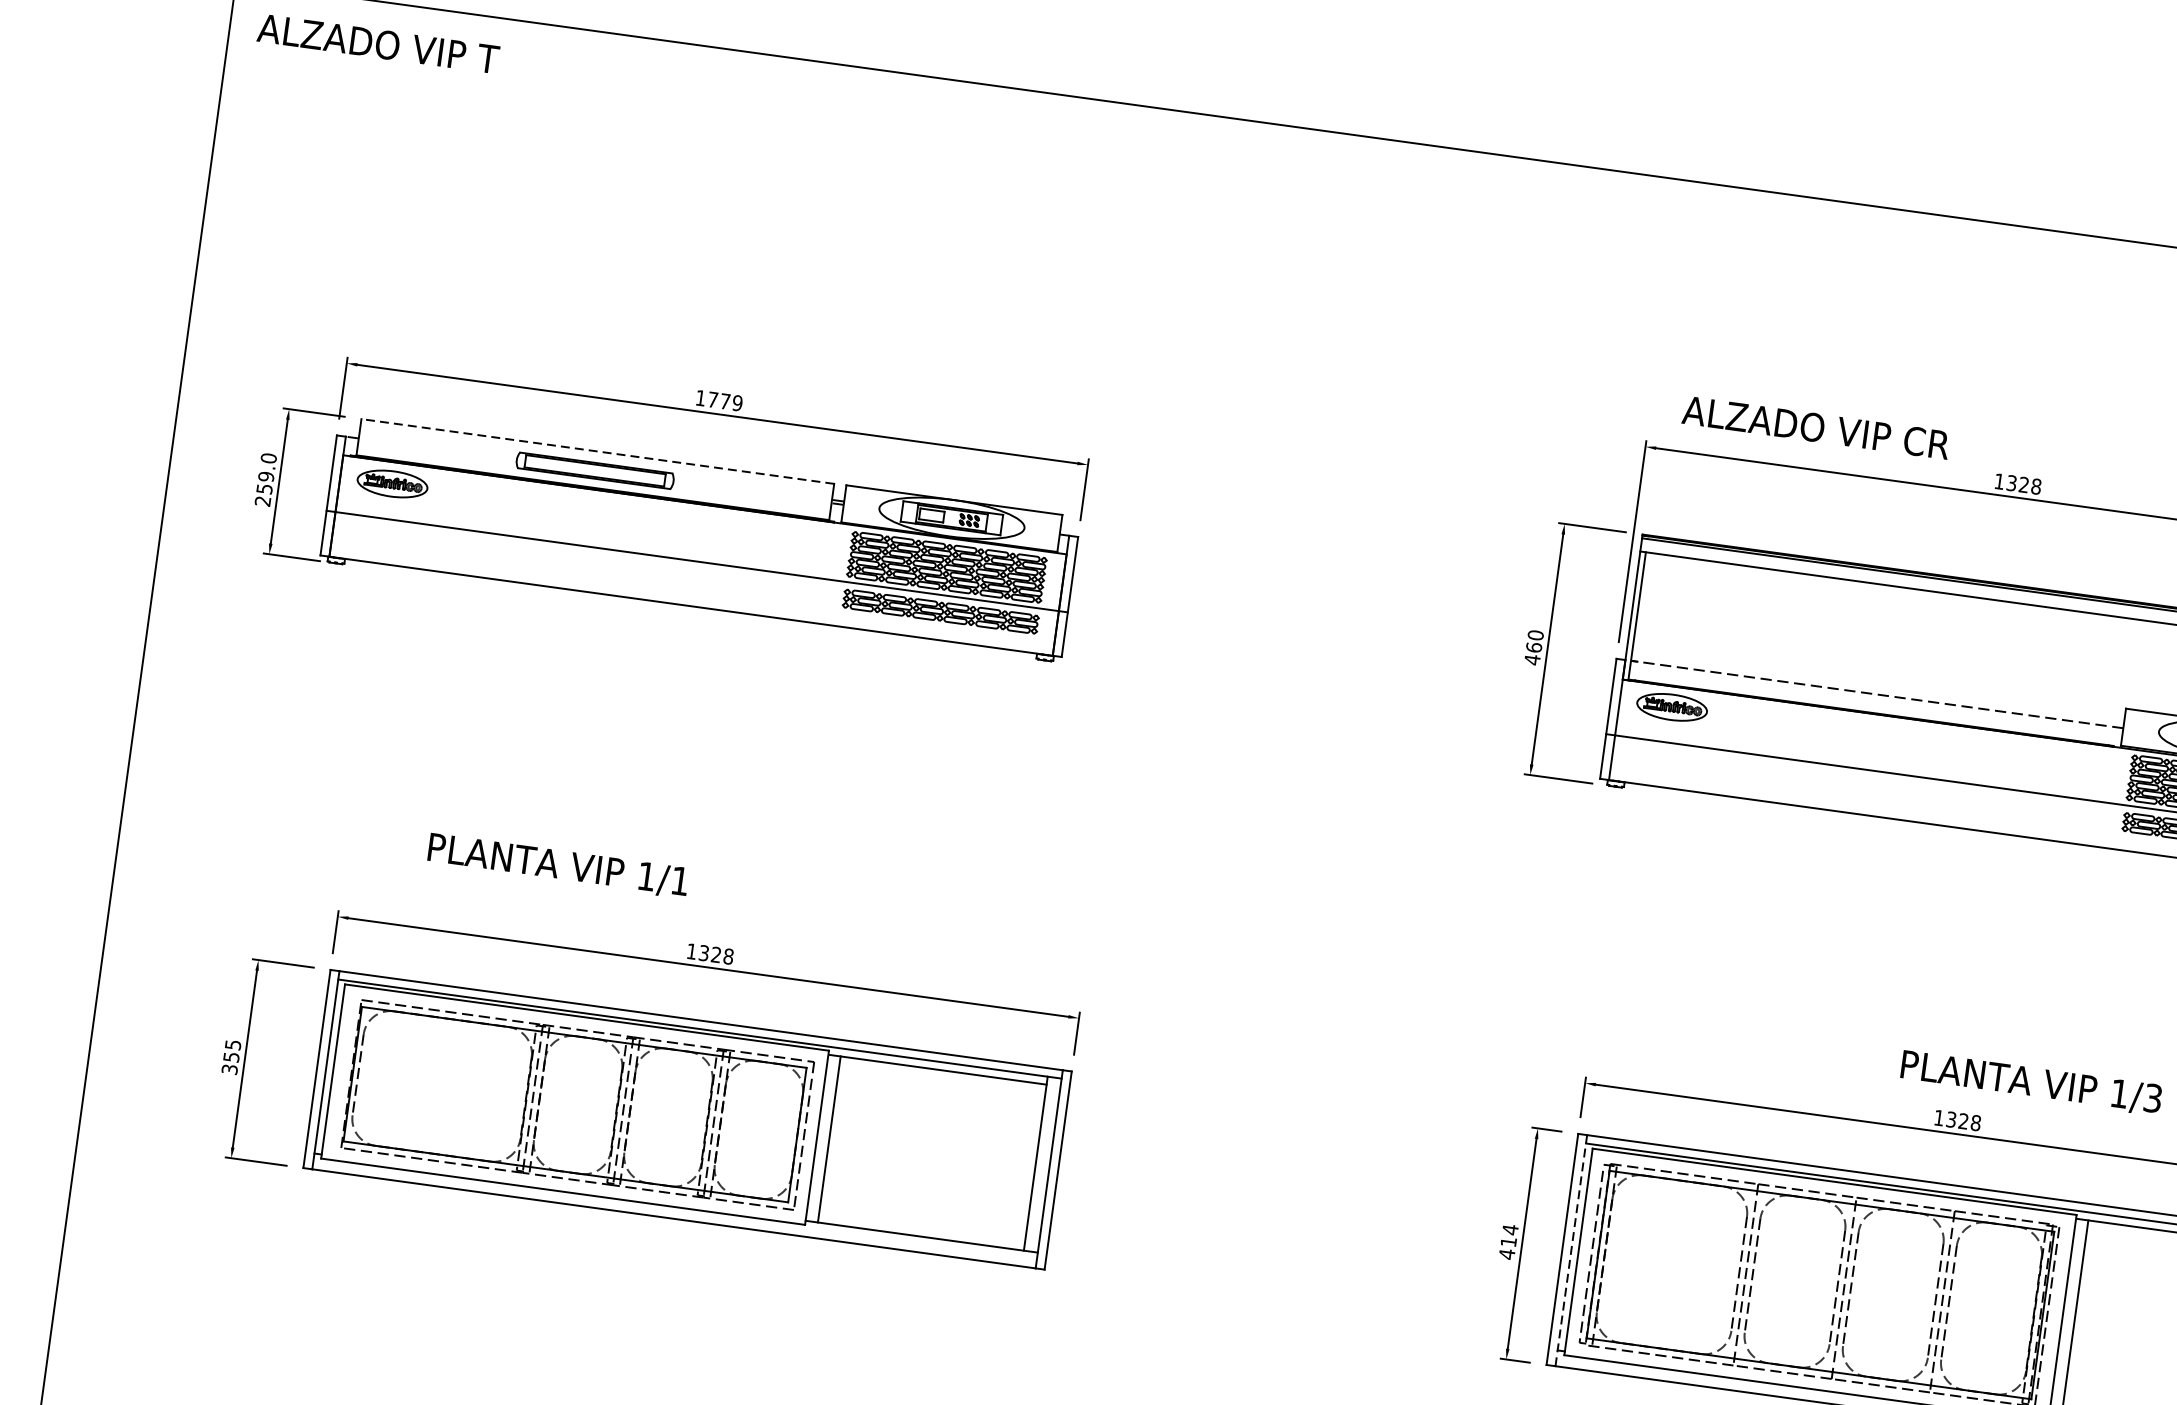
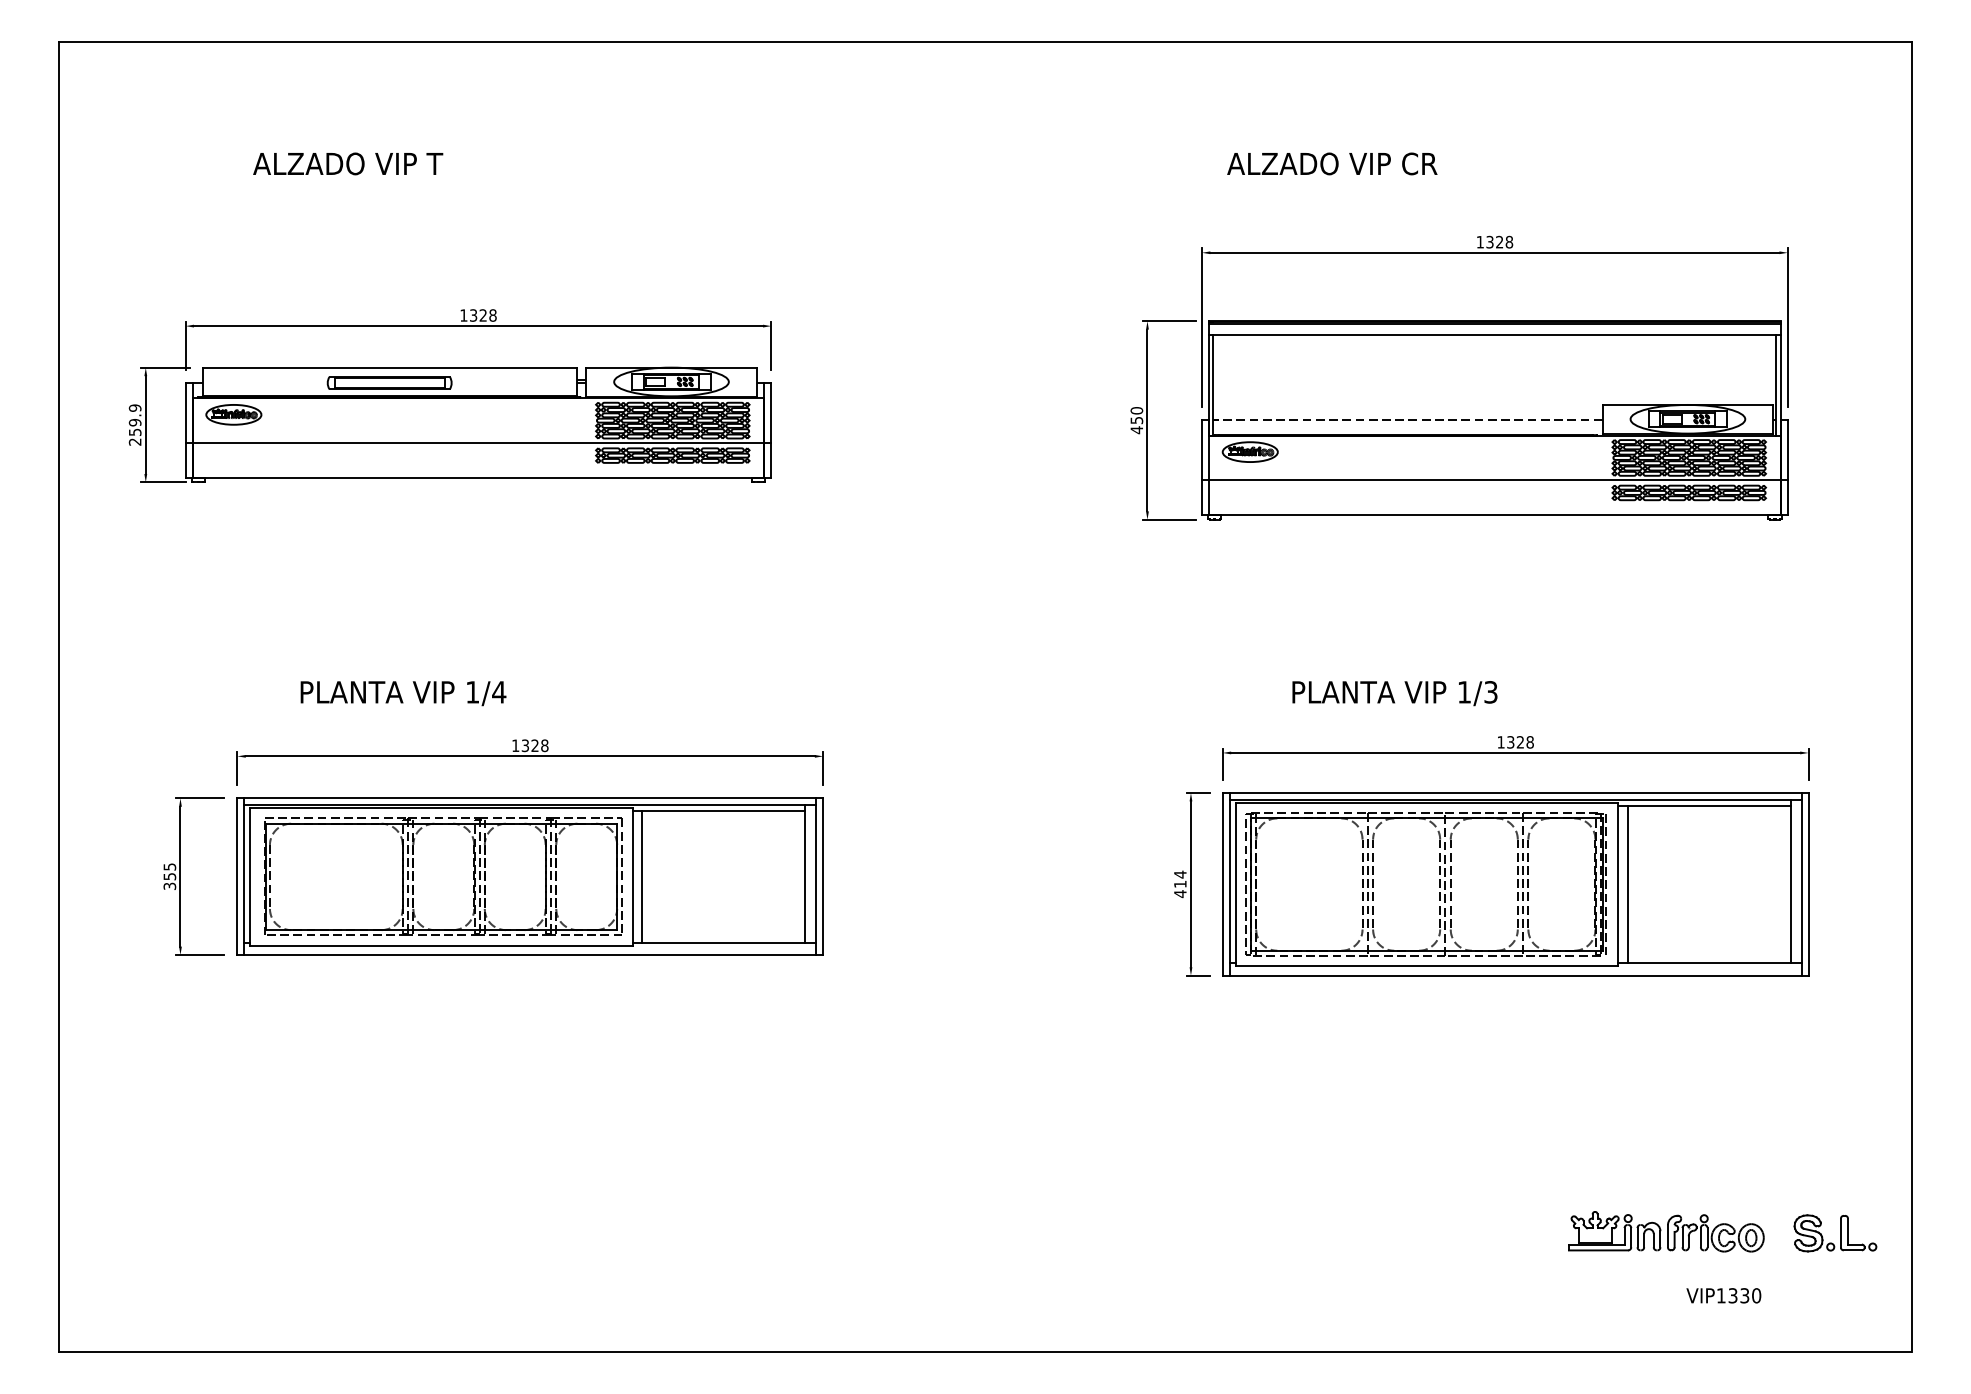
text: (378, 43) -> (348, 163), moved
text: (725, 401) -> (483, 315), 1779 -> 1328
text: (1816, 427) -> (1332, 163), moved
line: (597, 451) -> (389, 367), dashed -> solid
text: (269, 457) -> (135, 407), 259.0 -> 259.9
text: (1533, 647) -> (1136, 420), 460 -> 450
text: (680, 881) -> (499, 692), 1/1 -> 1/4
text: (2030, 1083) -> (1394, 693), moved
line: (1571, 1249) -> (1229, 883), dashed -> solid

